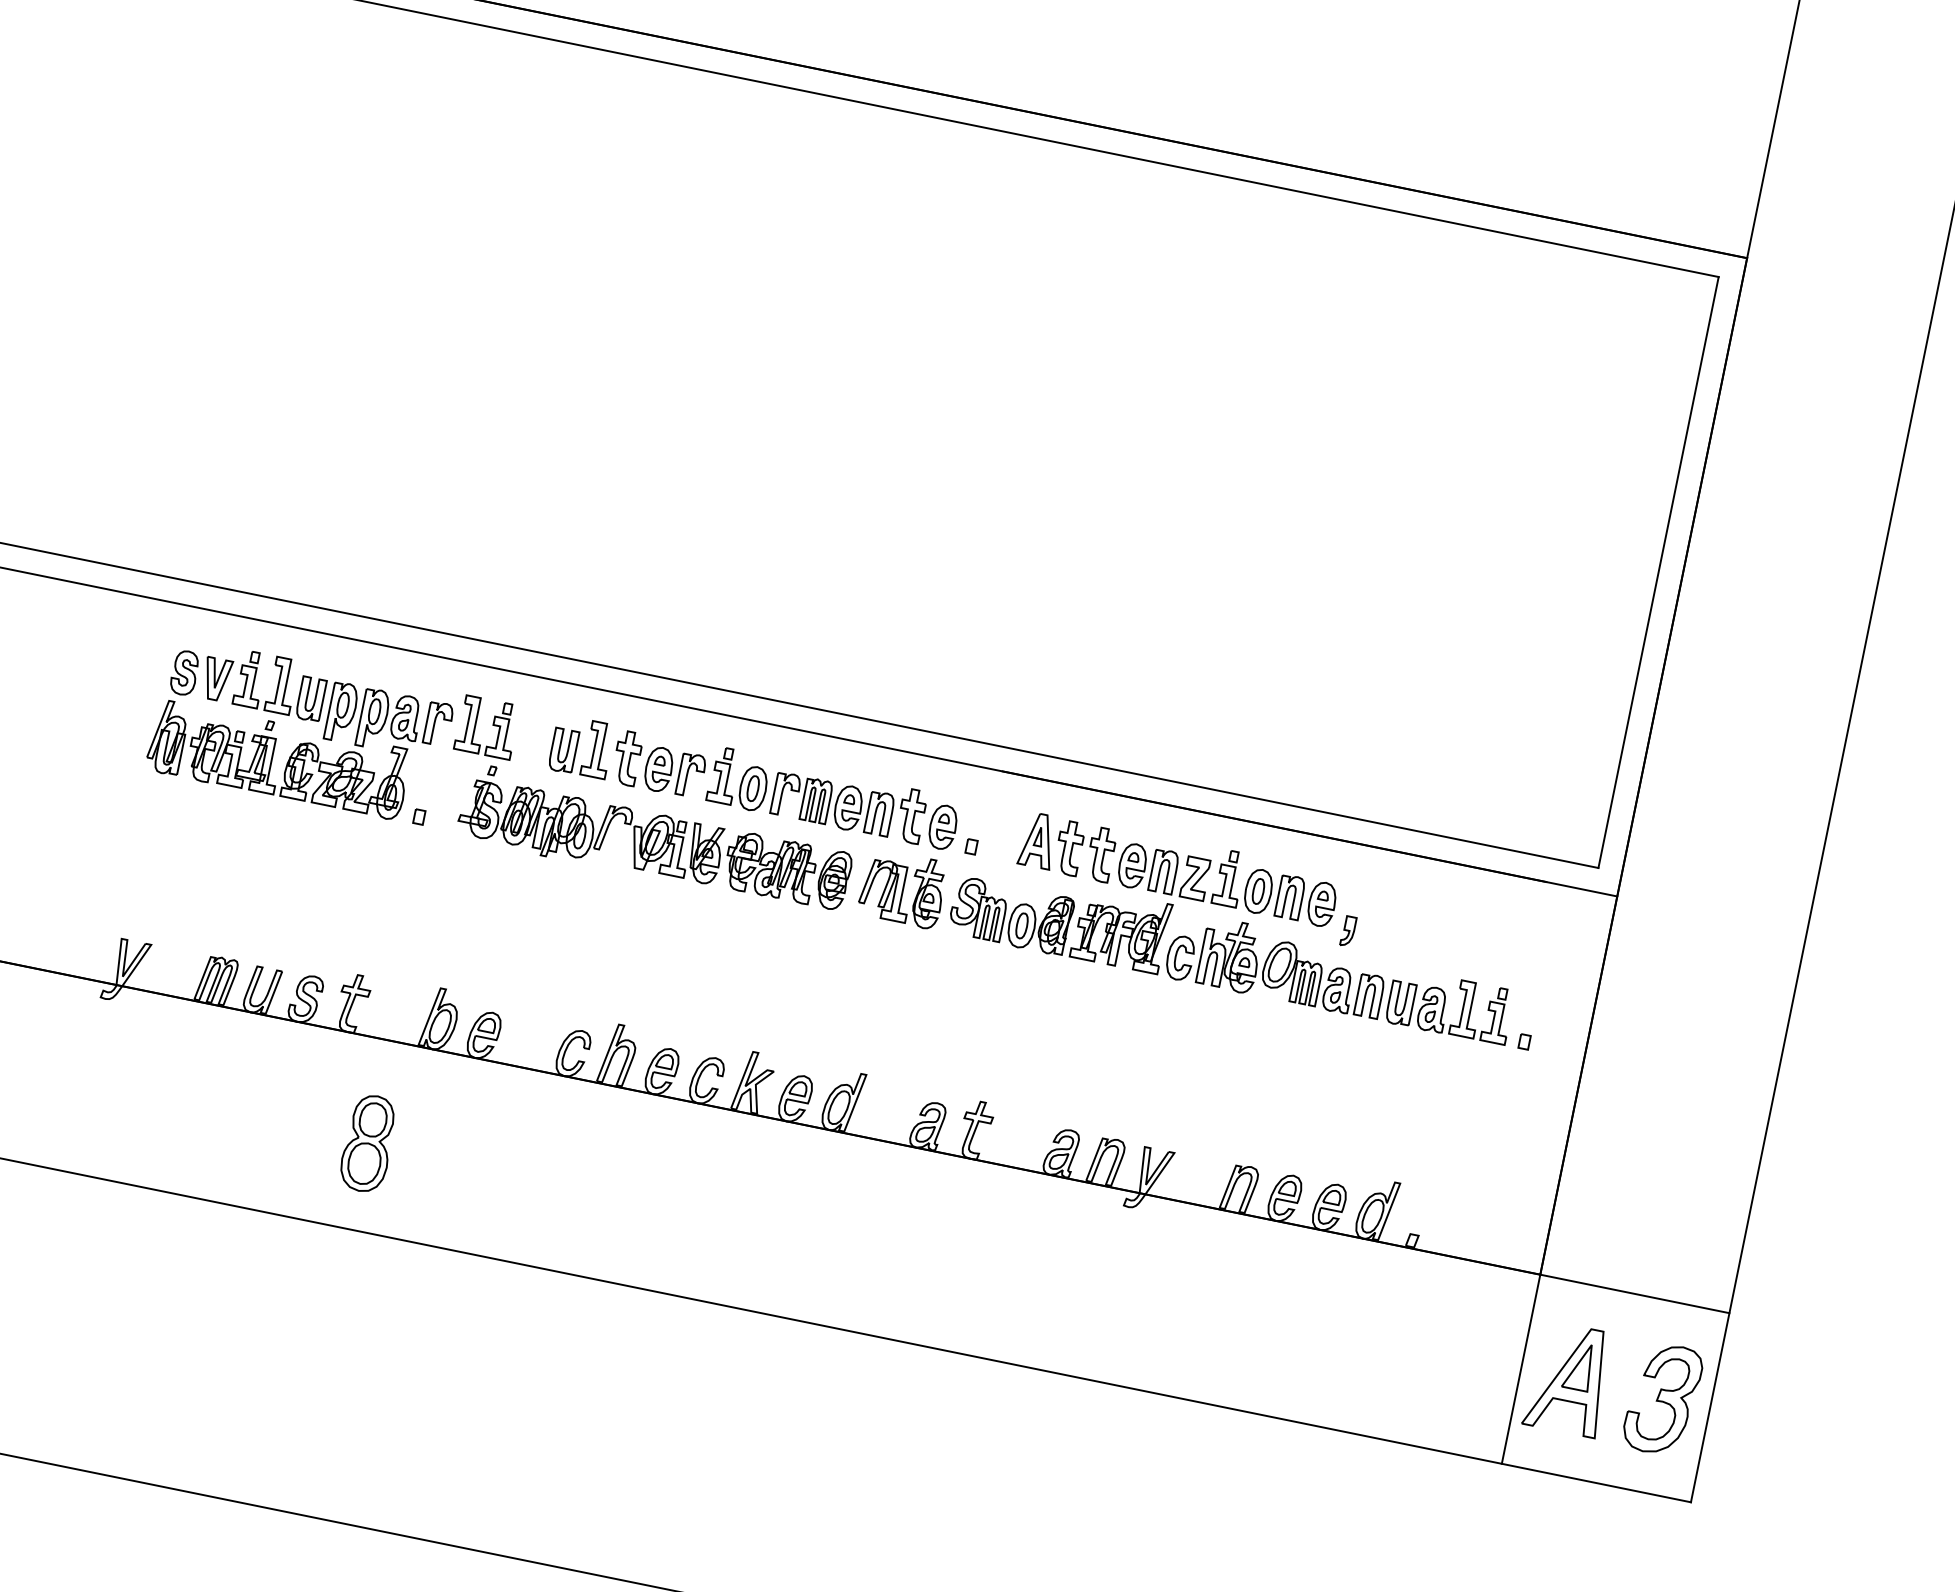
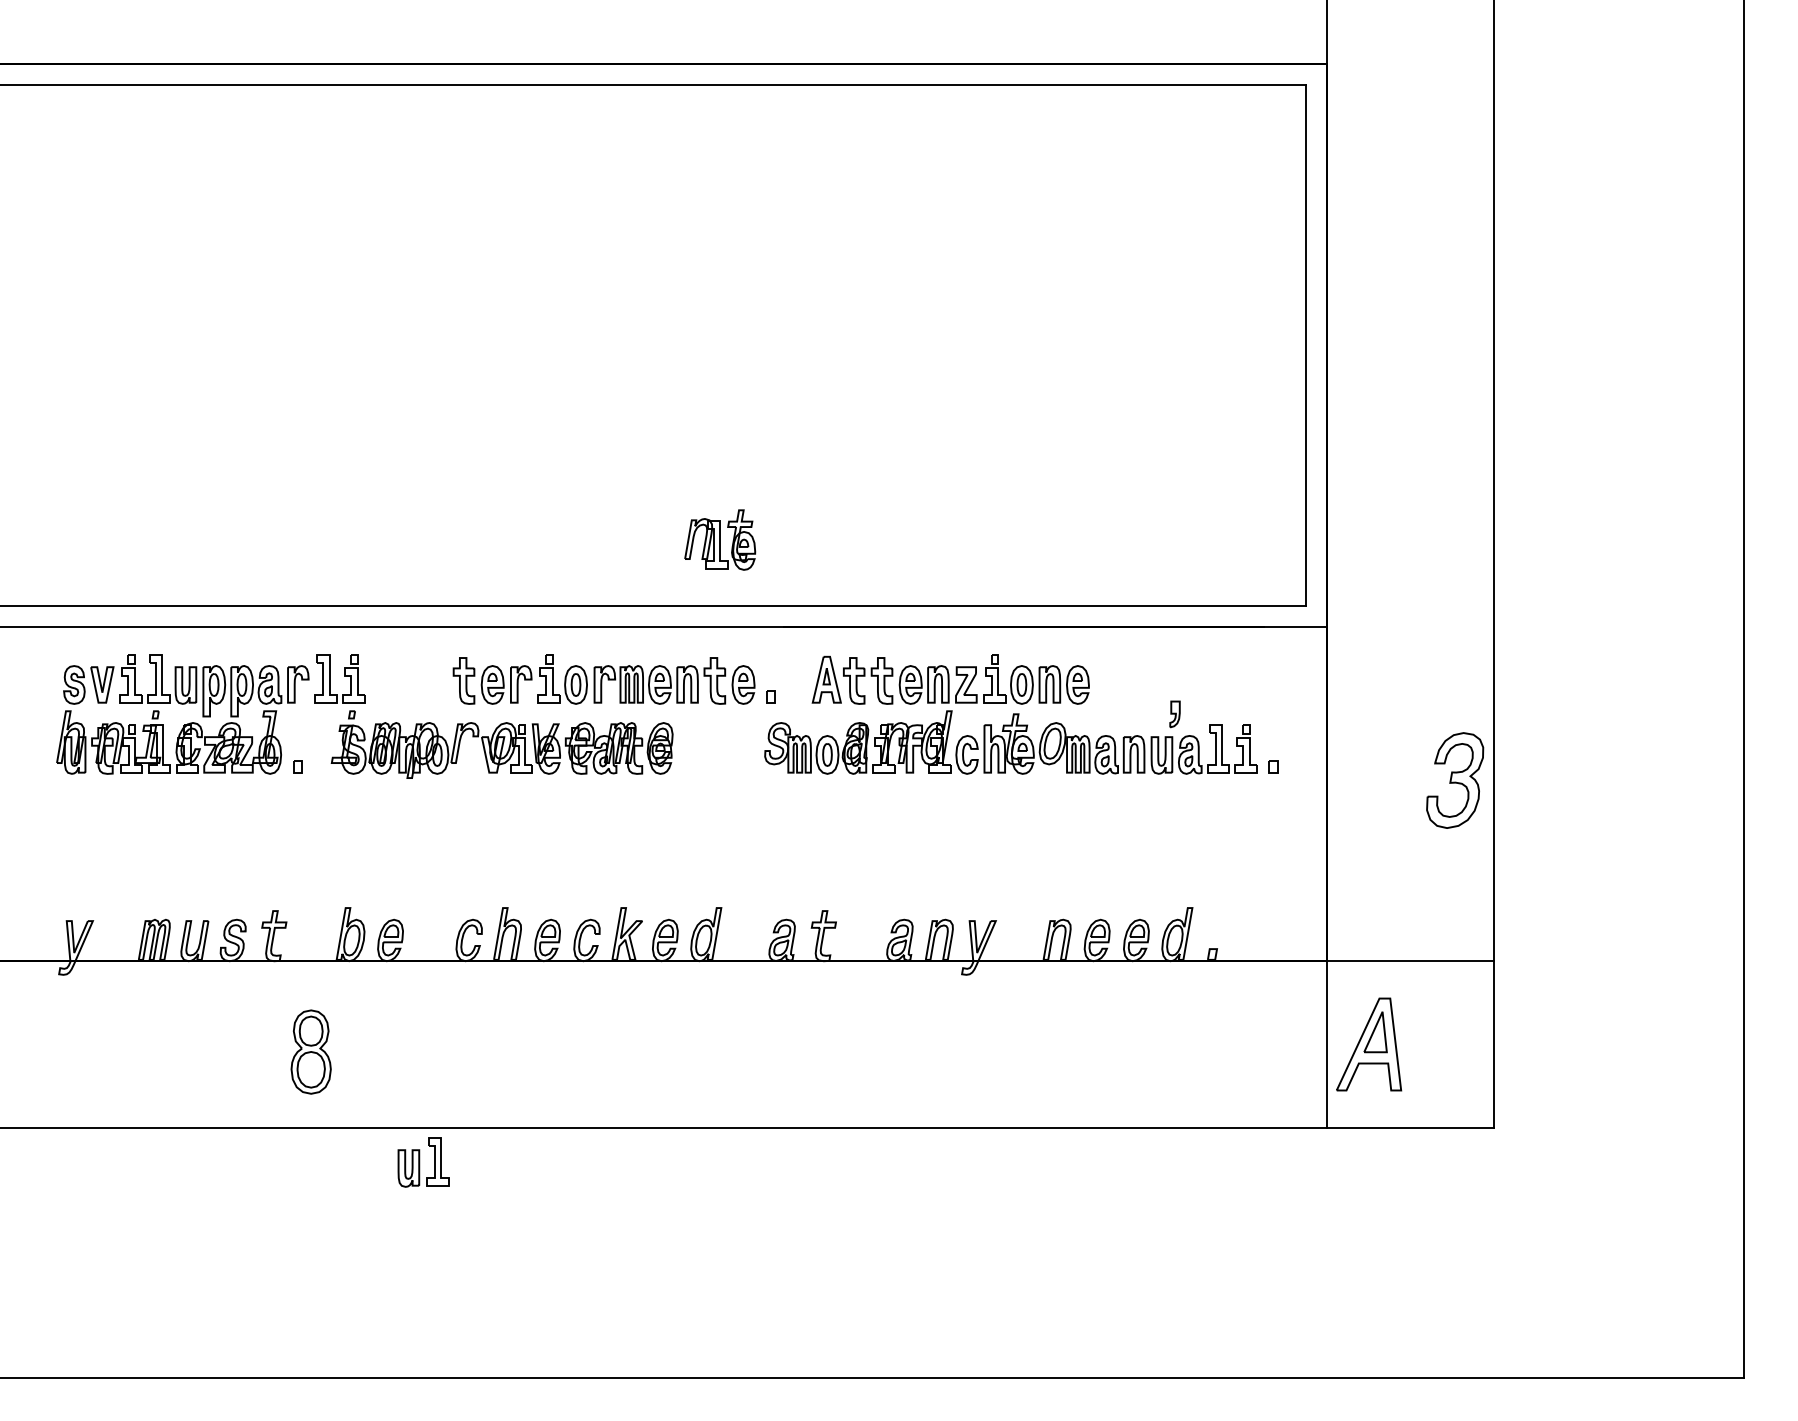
part: (581, 747) -> (423, 1162), moved
part: (903, 888) -> (720, 539), moved
part: (1347, 931) -> (1174, 714), moved
part: (1663, 1399) -> (1455, 780), moved

